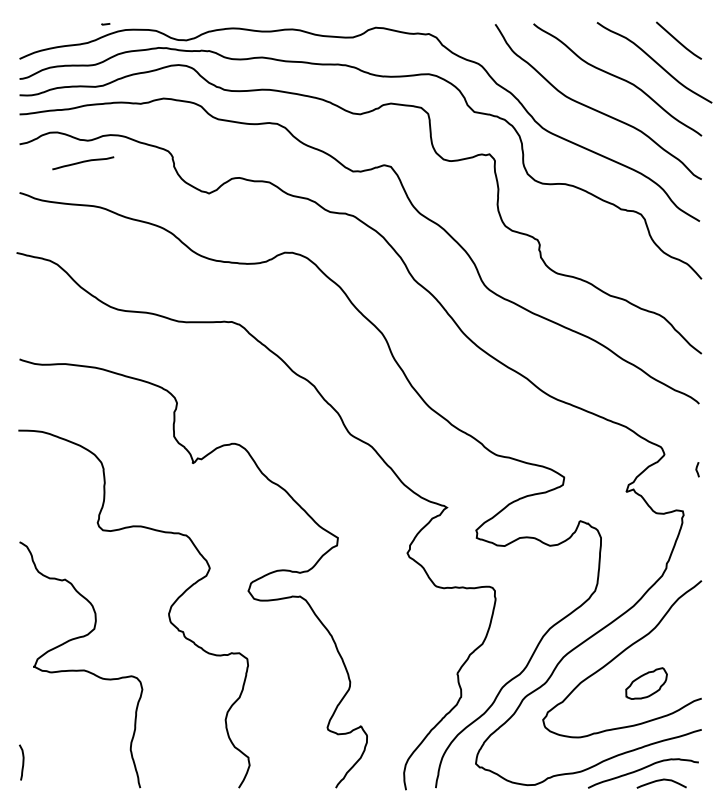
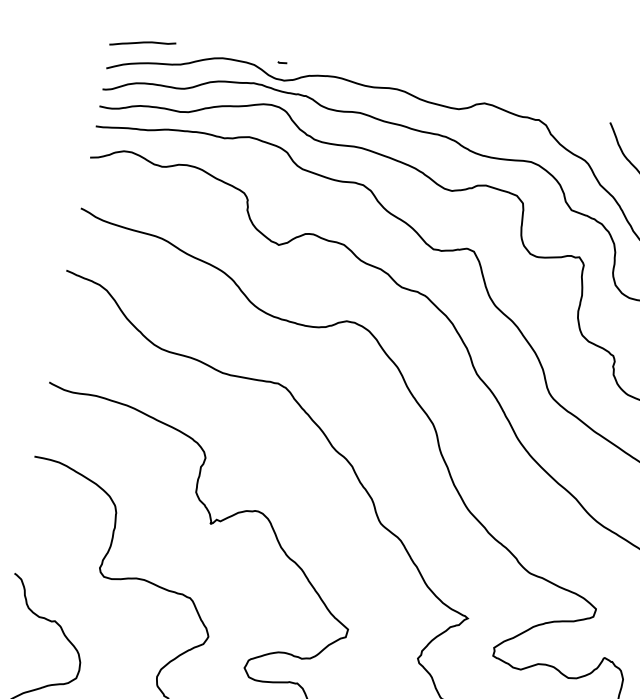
line: (105, 24) -> (282, 63), moved
curve: (83, 162) -> (143, 43), moved

